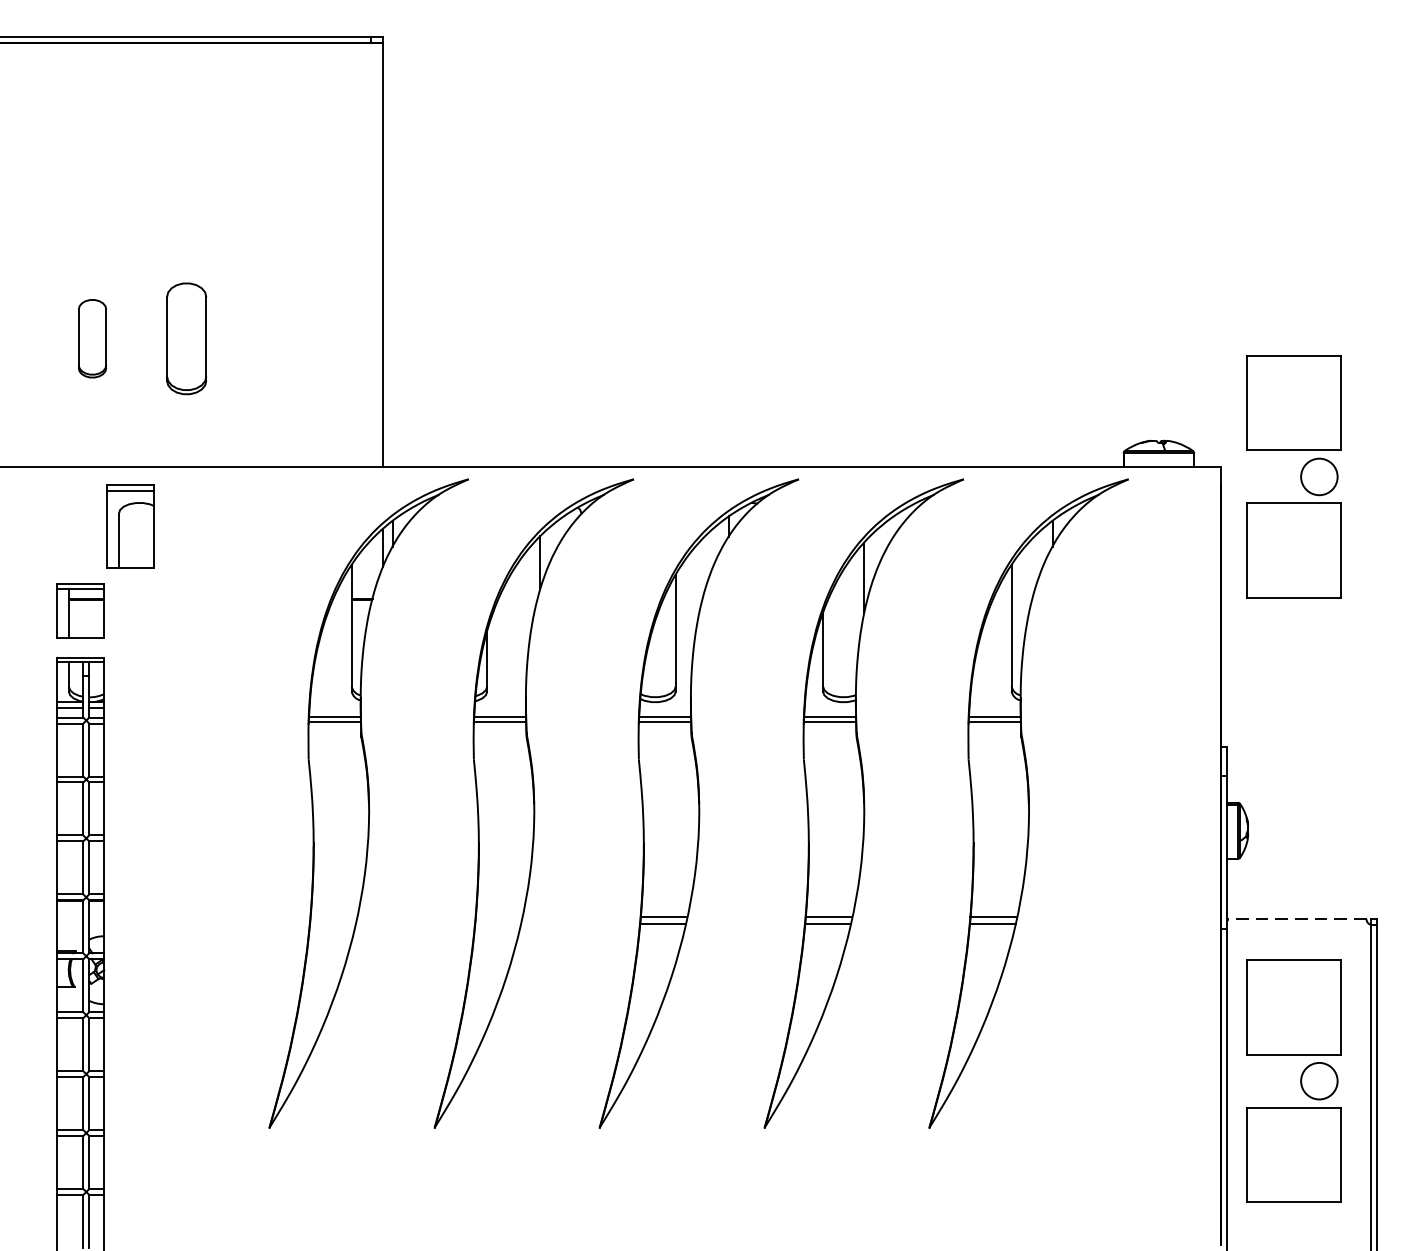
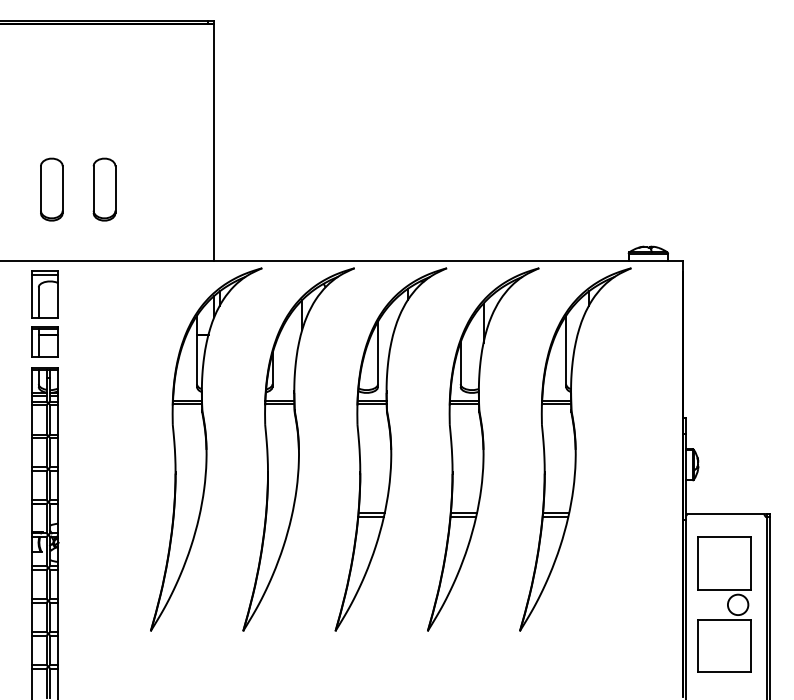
part: (91, 338) -> (51, 189), size x1.43
part: (1294, 476) -> (724, 266), removed
part: (129, 526) -> (44, 294), moved
line: (1296, 919) -> (725, 514), dashed -> solid

